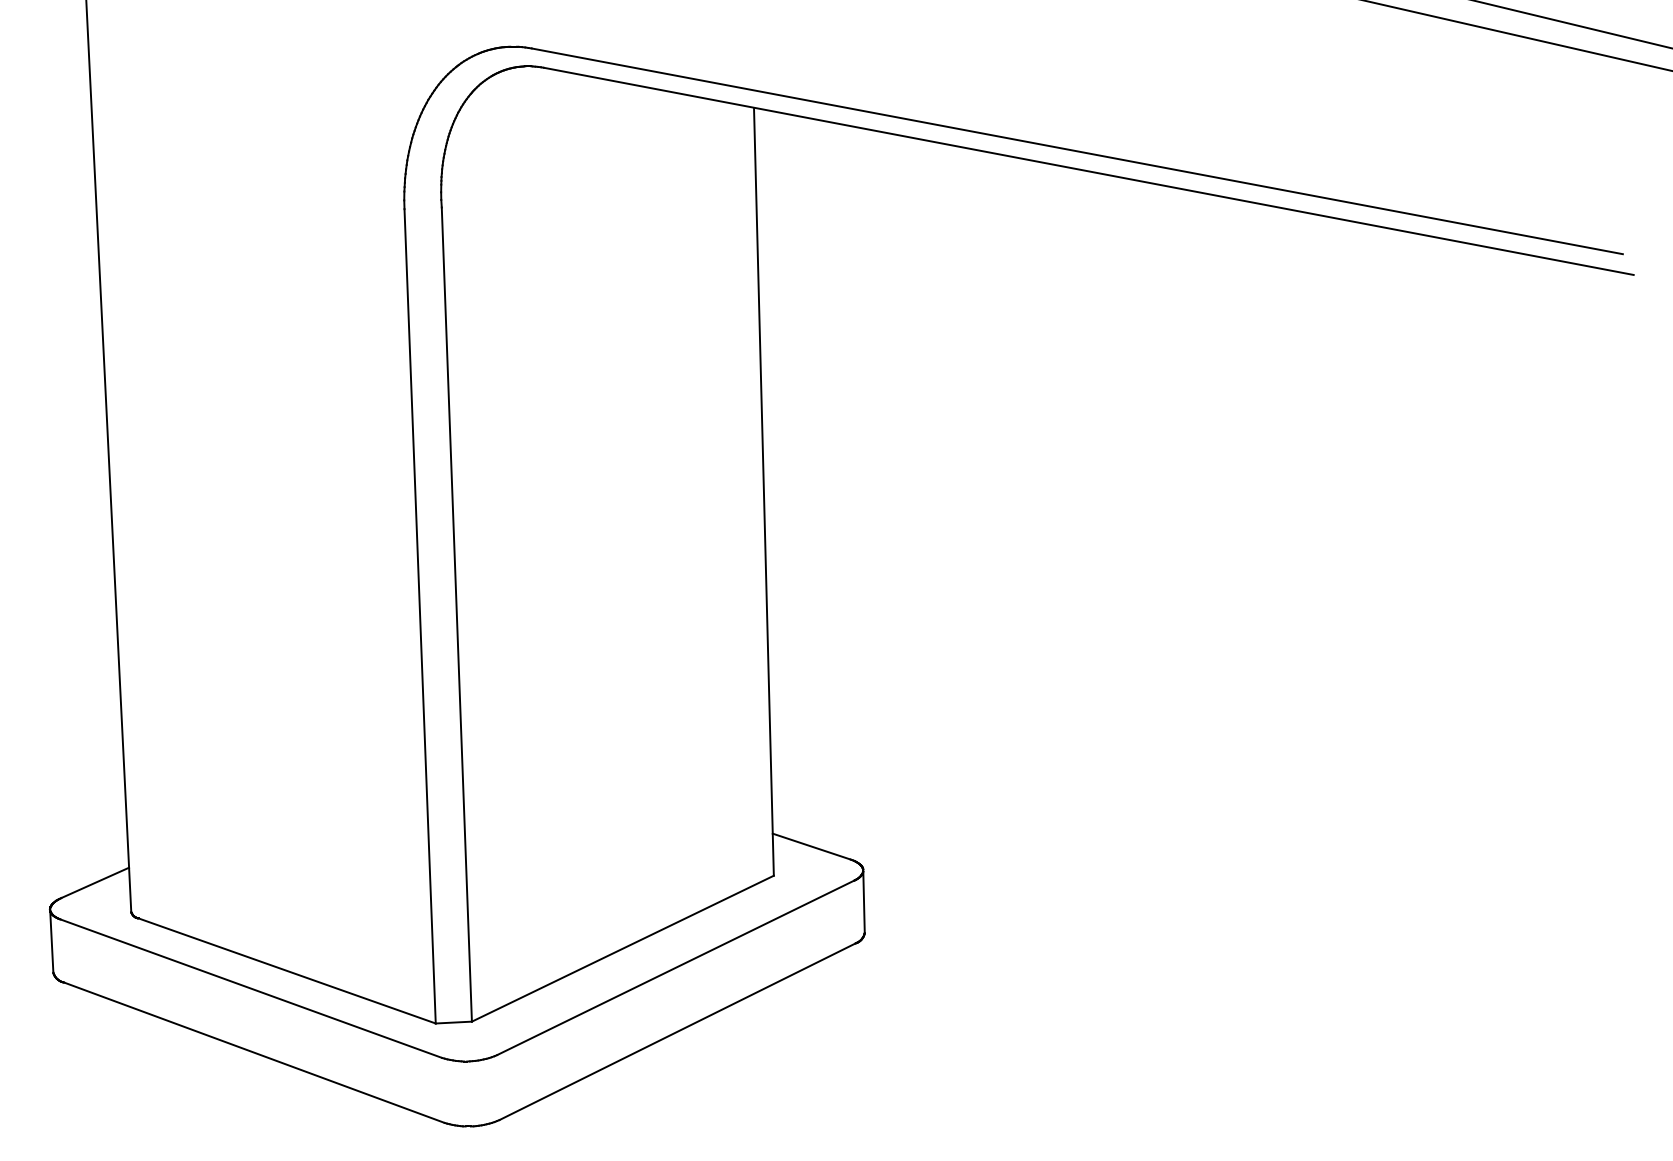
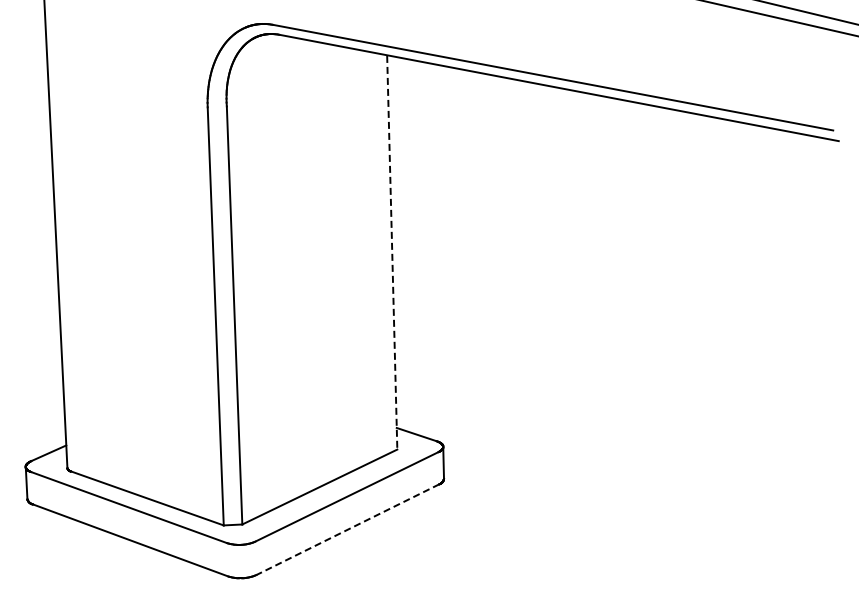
line: (764, 491) -> (392, 252), solid -> dashed
line: (676, 1031) -> (347, 529), solid -> dashed

